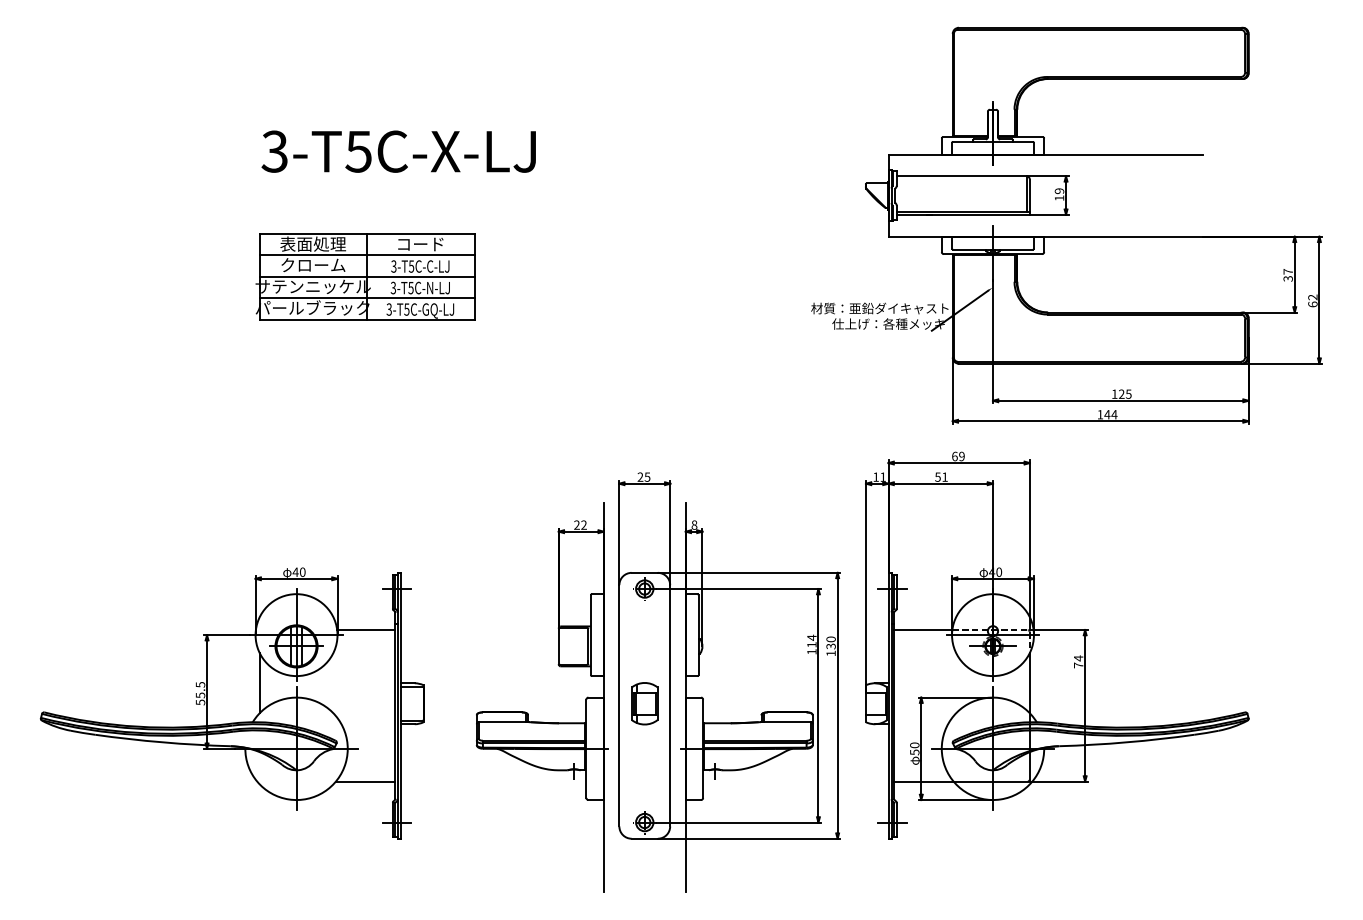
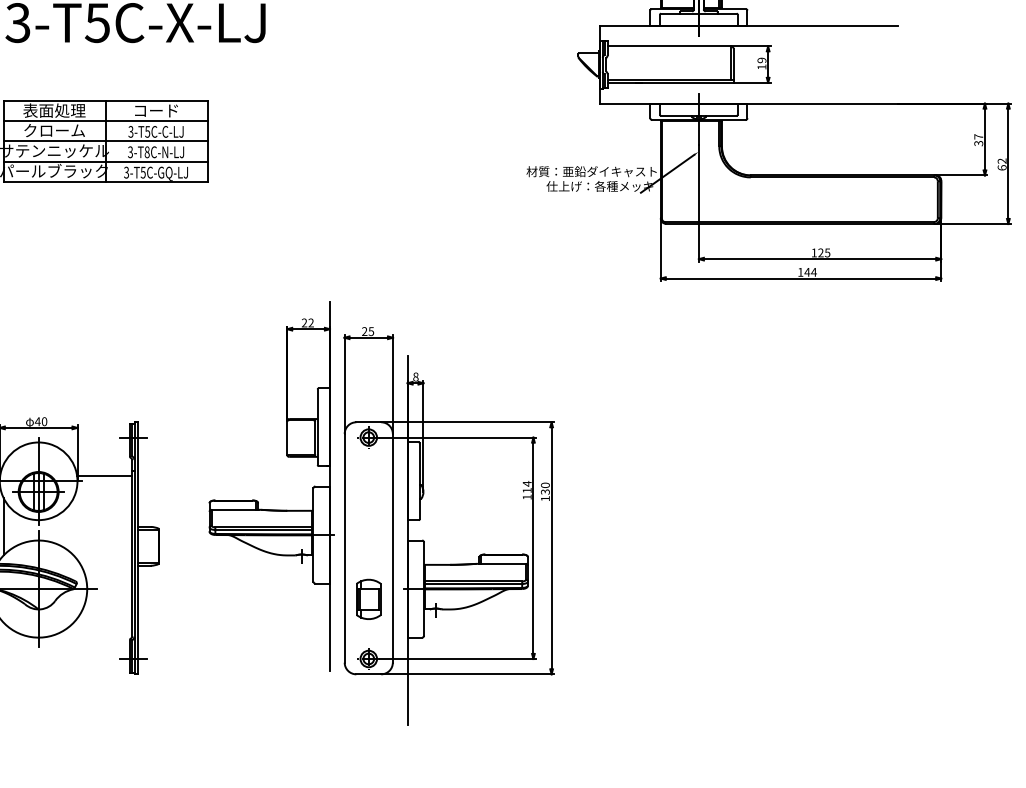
text: (410, 287) -> (146, 151), 3-T5C-N-LJ -> 3-T8C-N-LJ
part: (1057, 645) -> (760, 491), removed
part: (644, 703) -> (368, 599), moved
part: (527, 712) -> (257, 500), moved
line: (365, 781) -> (104, 620), removed

